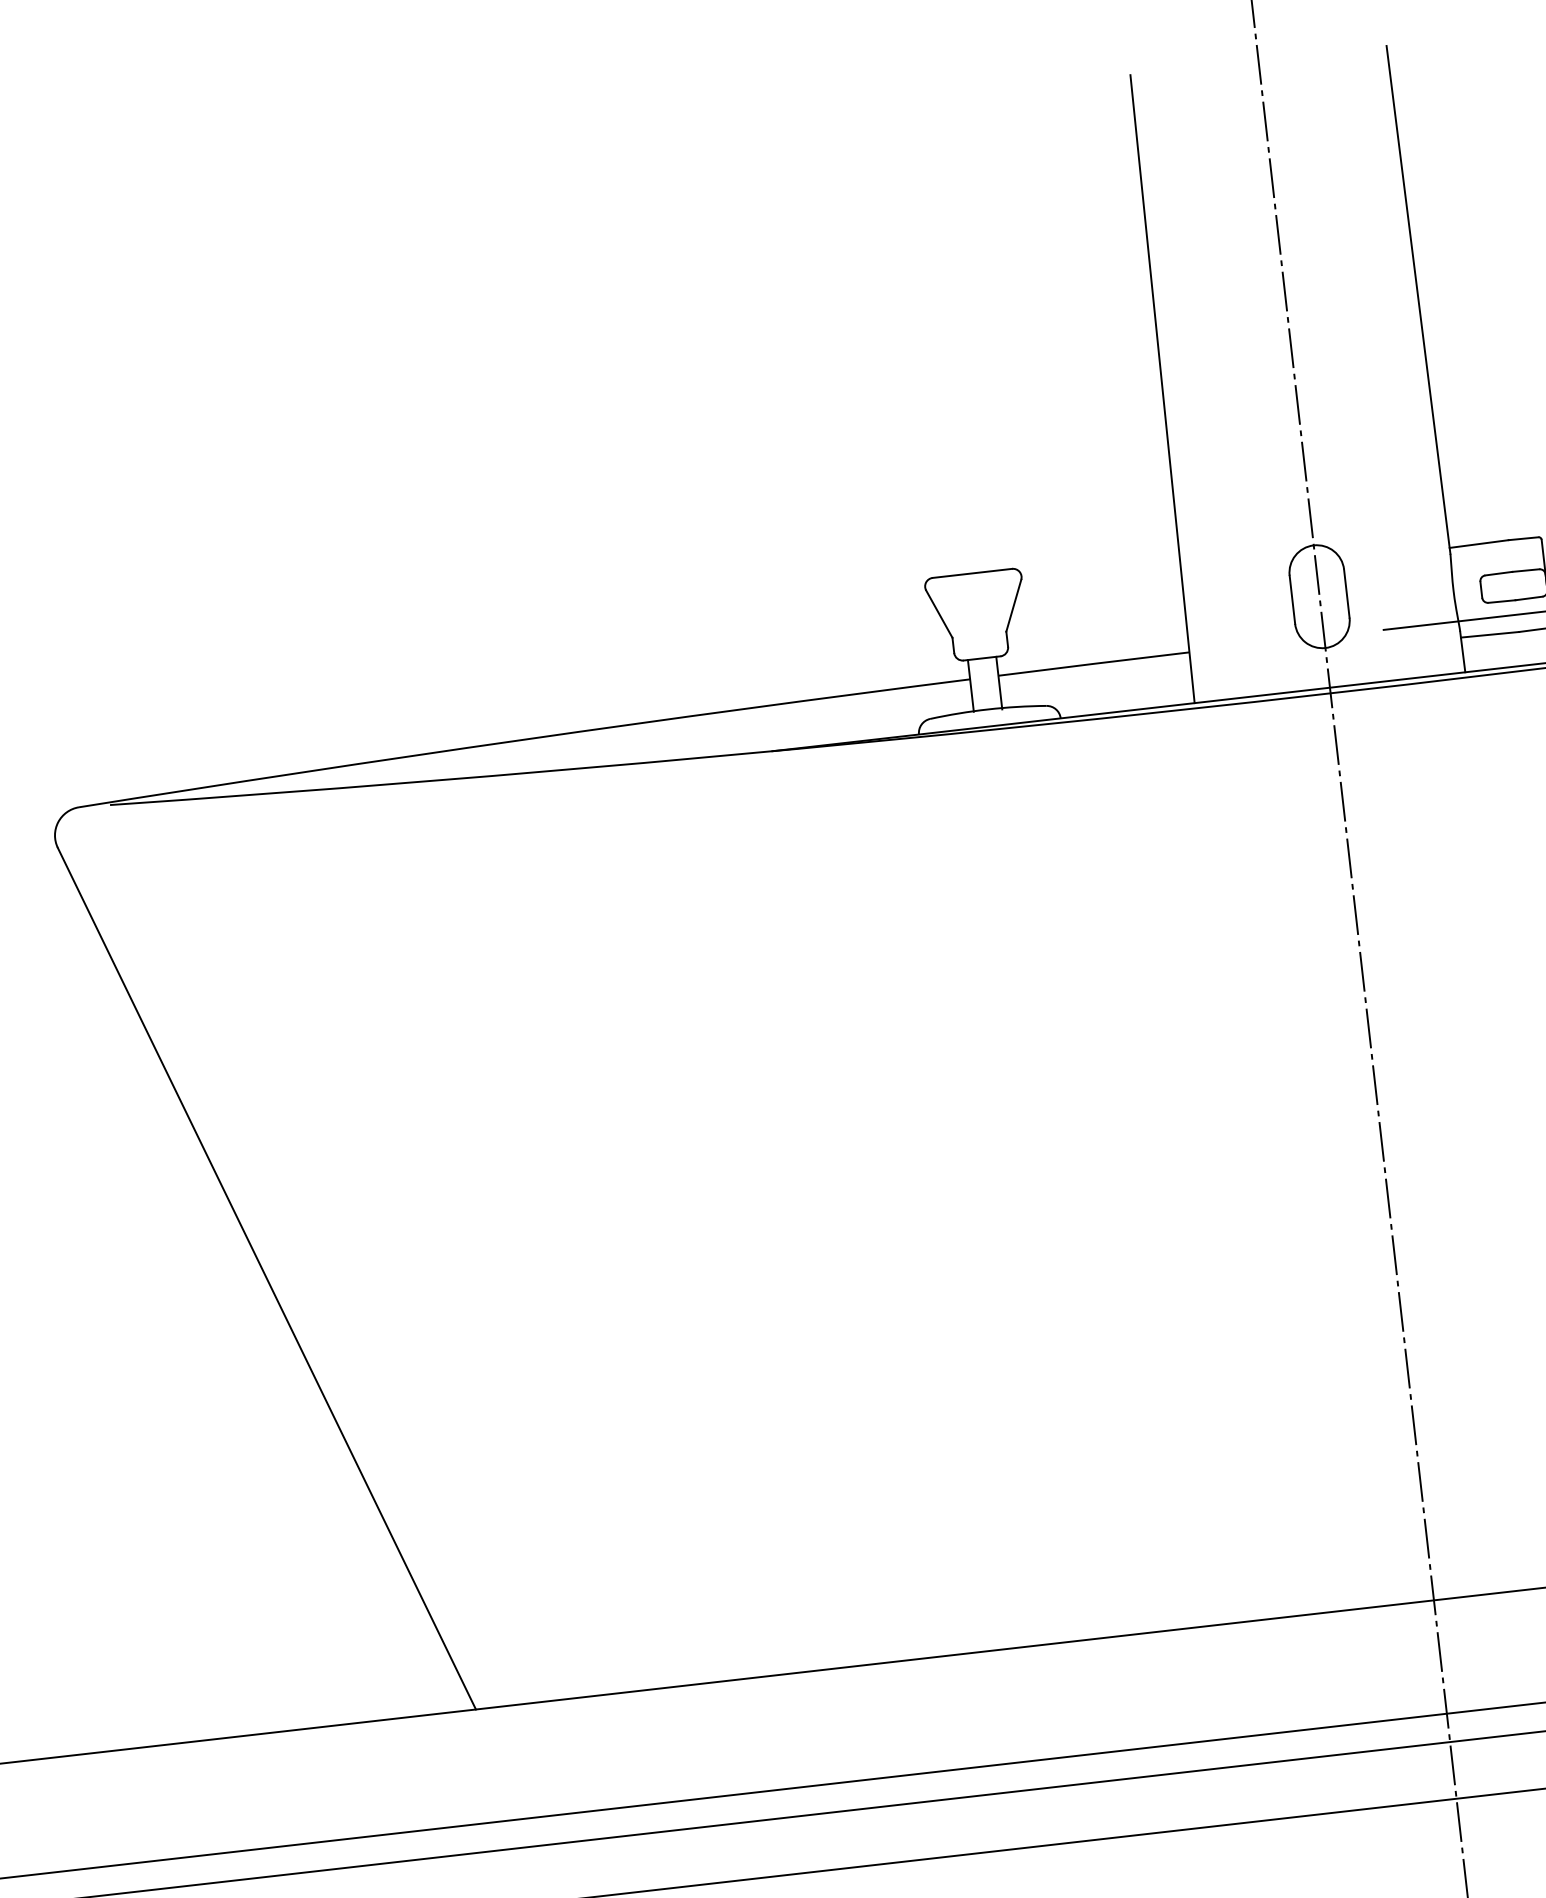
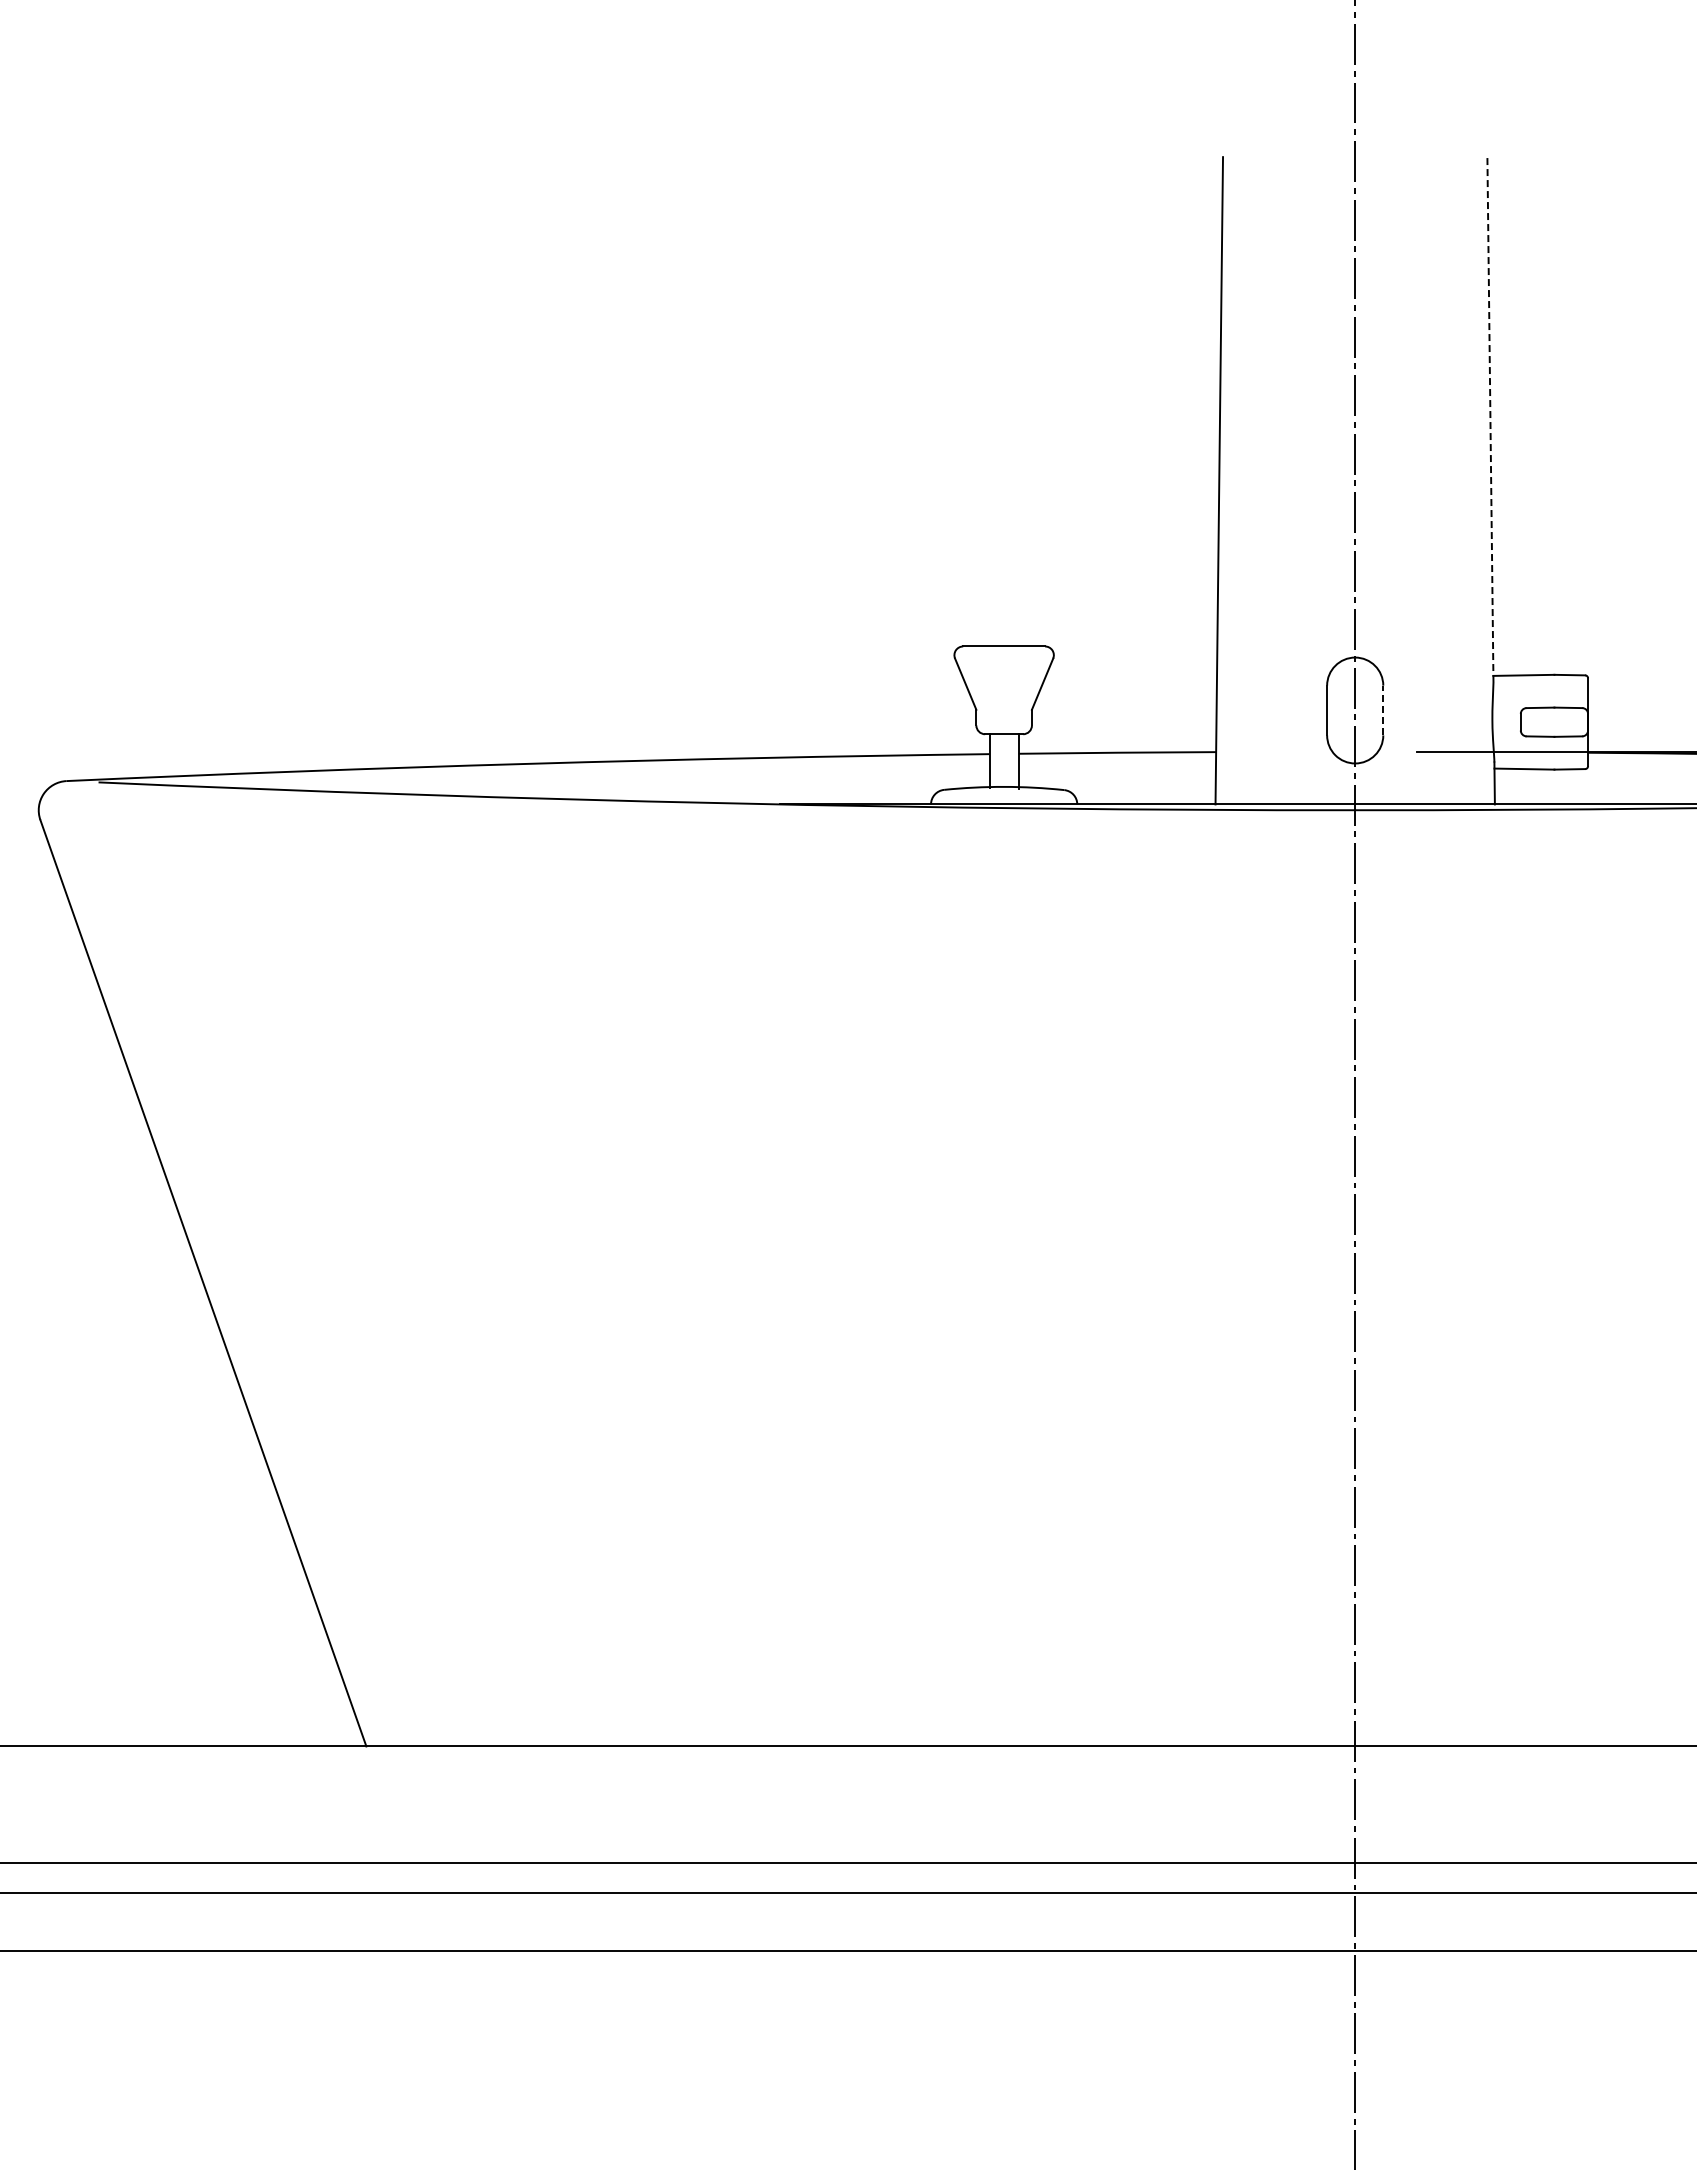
line: (1418, 299) -> (1490, 419), solid -> dashed
line: (1347, 593) -> (1383, 710), solid -> dashed

